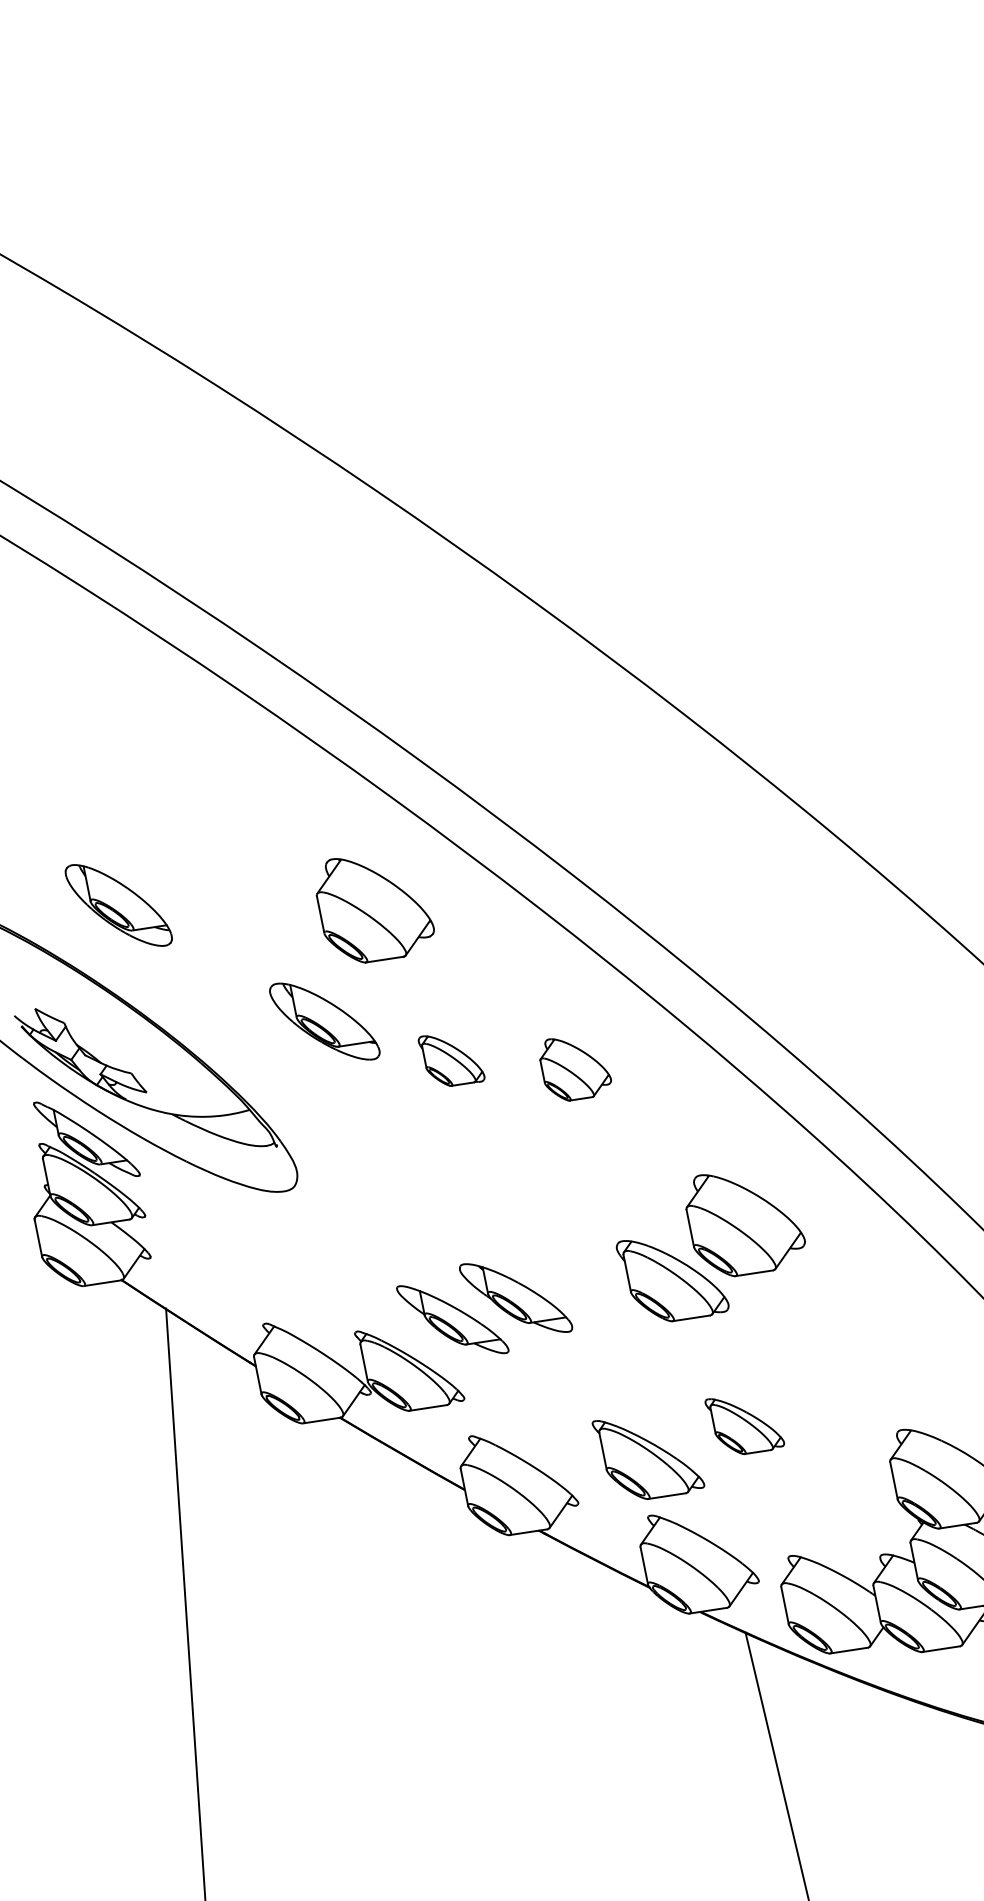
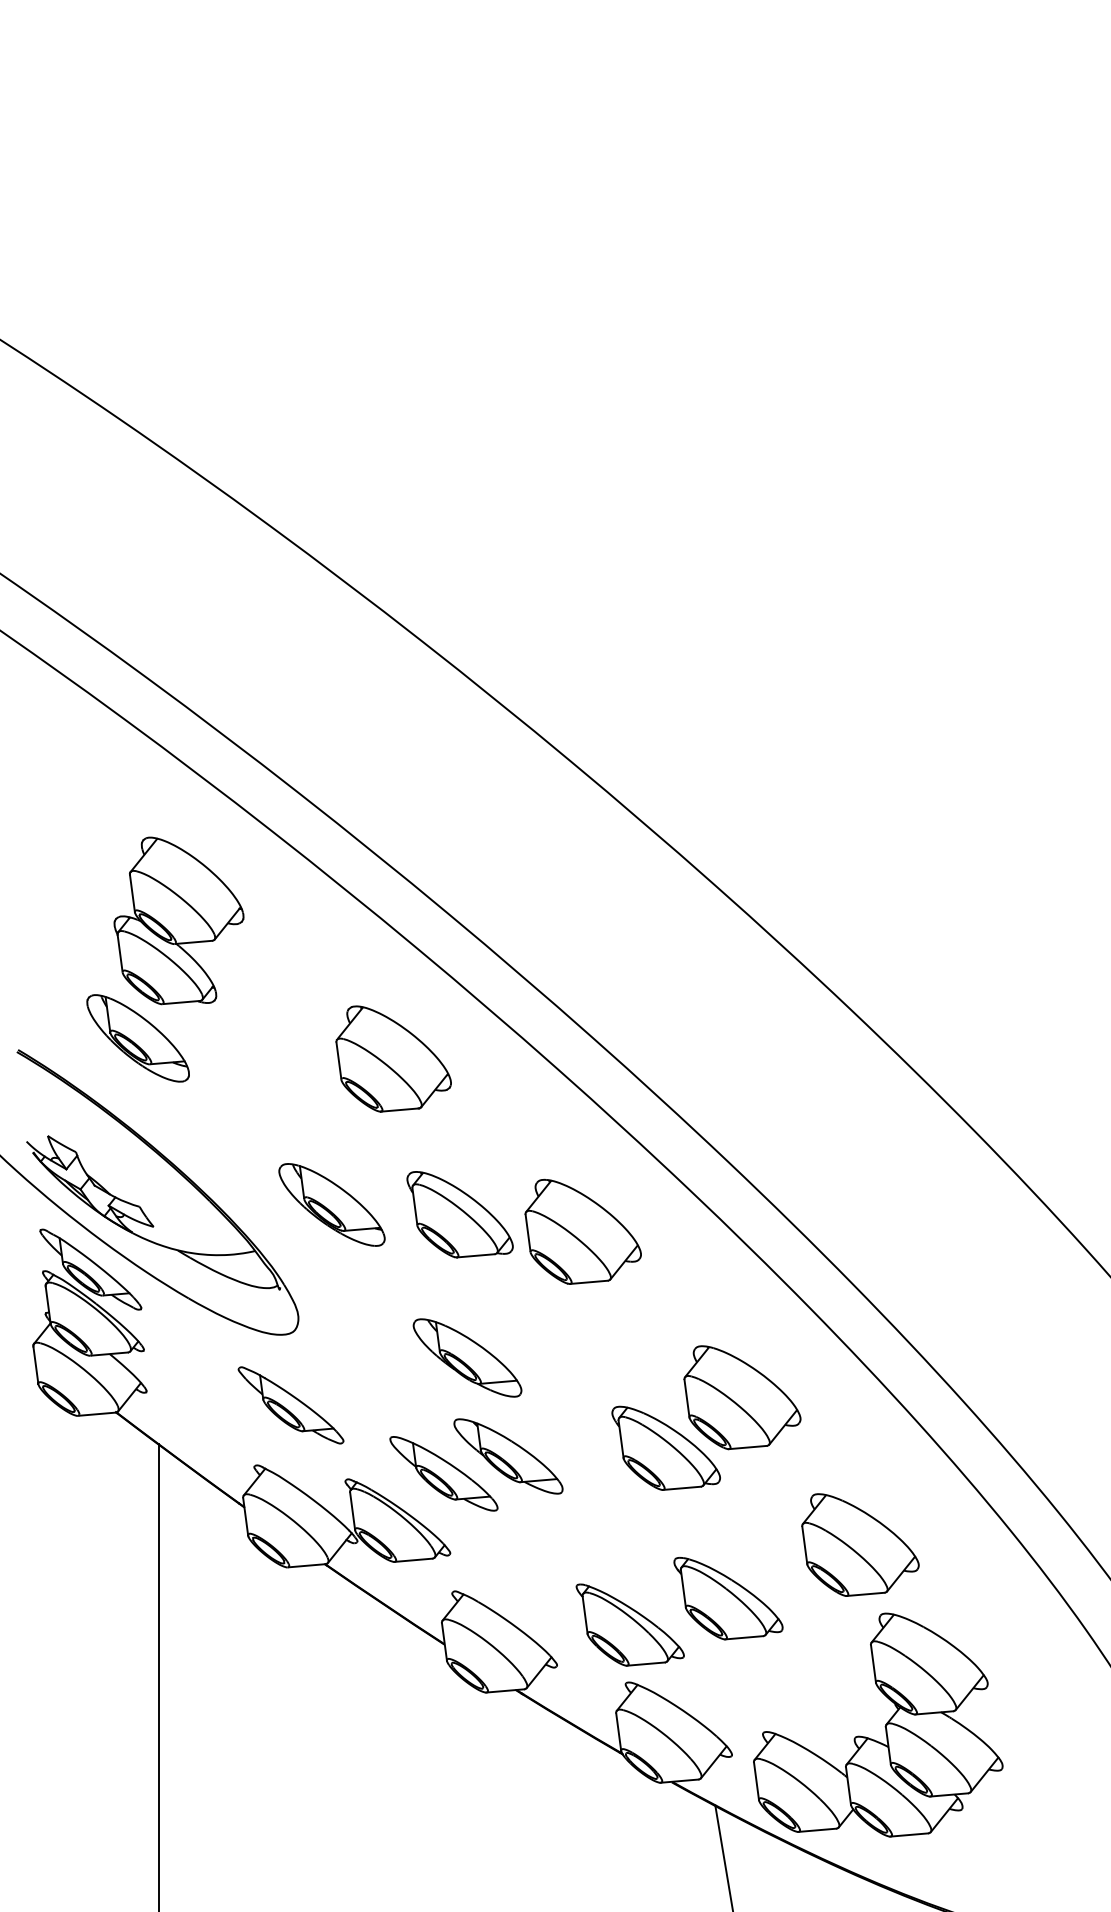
part: (151, 785) -> (178, 920), added
part: (324, 1021) -> (331, 1204), moved
part: (451, 1059) -> (459, 1214), size x1.67
part: (574, 1068) -> (582, 1231), size x1.67
part: (468, 1202) -> (467, 1357), added
part: (295, 1261) -> (290, 1405), added
part: (873, 1362) -> (860, 1544), added
part: (744, 1425) -> (728, 1598), size x1.43

